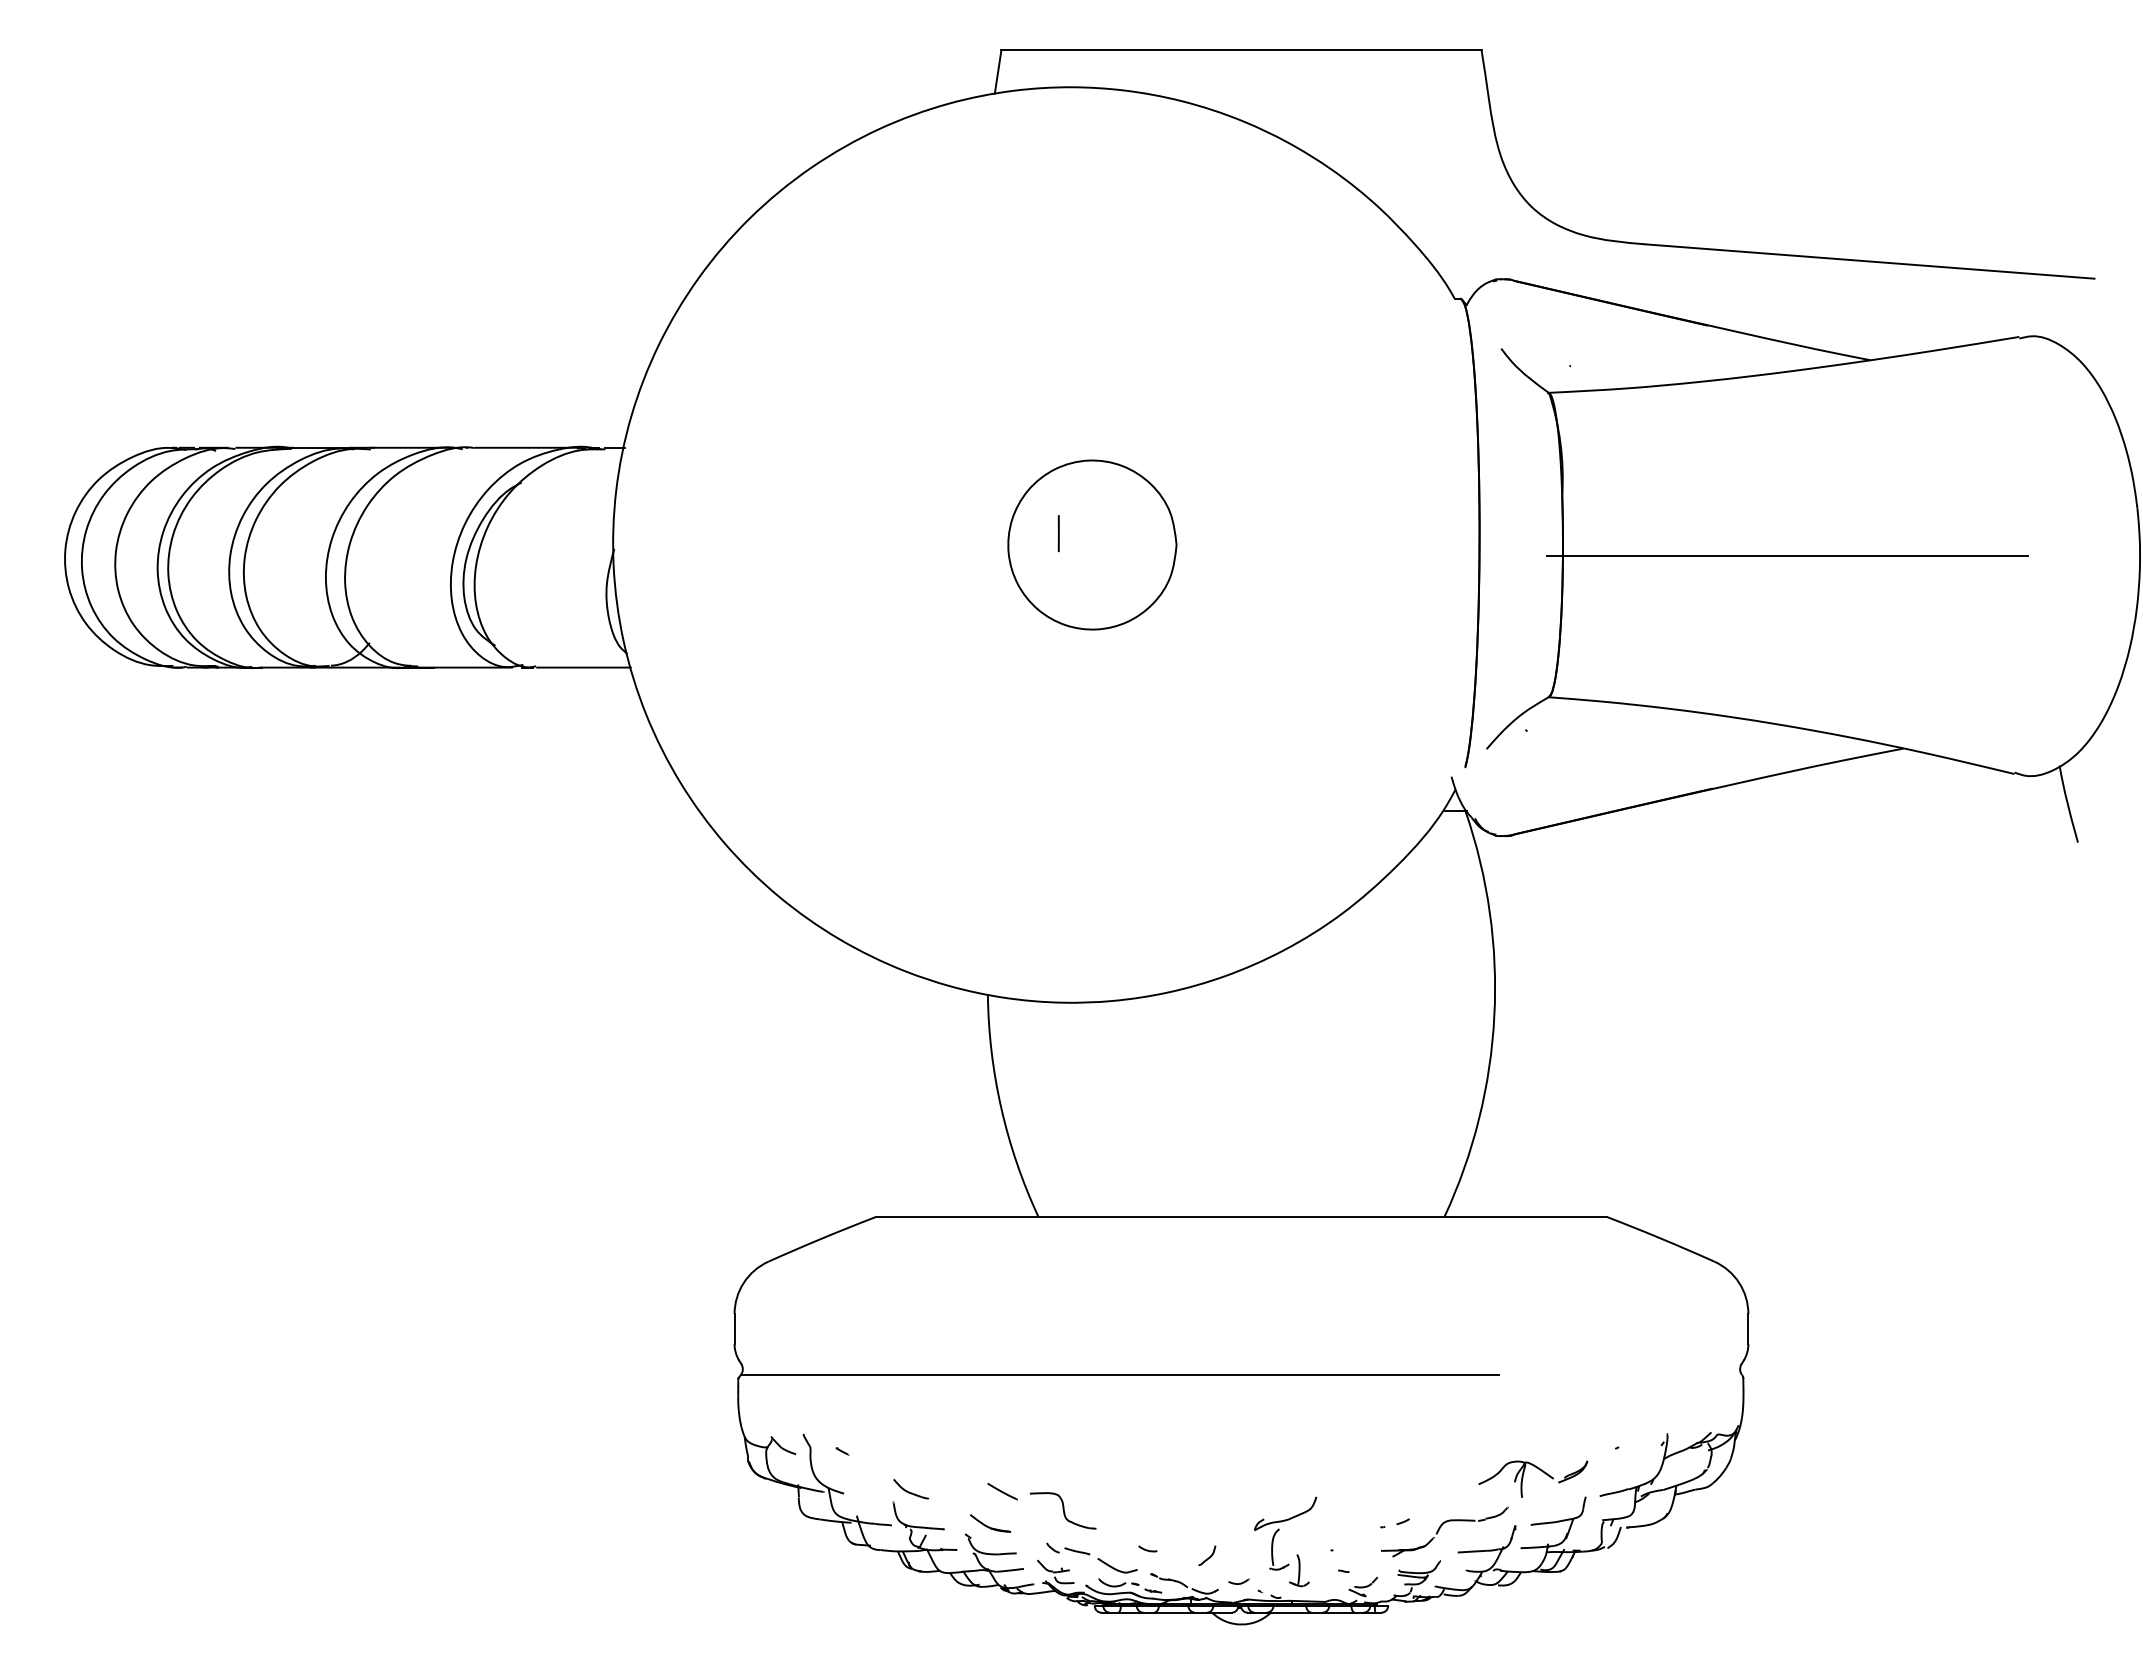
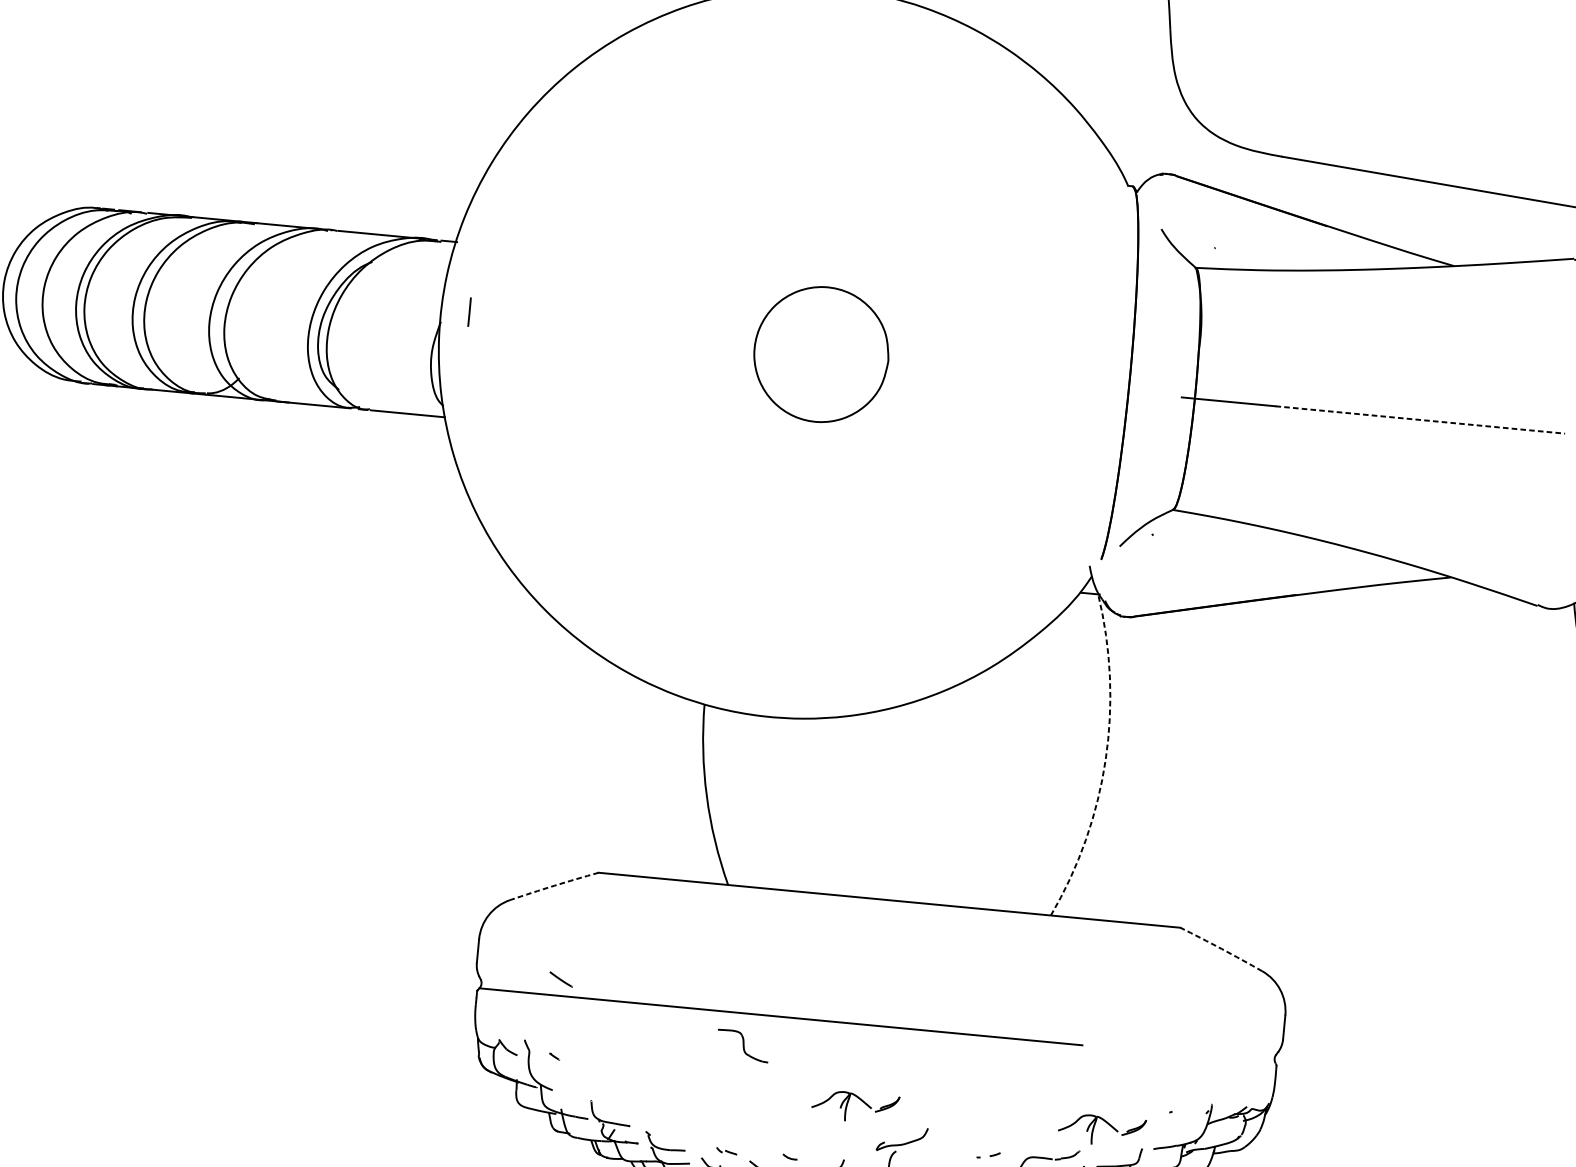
line: (1058, 533) -> (469, 312), moved
line: (1846, 555) -> (1420, 419), solid -> dashed
arc: (1494, 1016) -> (1105, 759), solid -> dashed
arc: (821, 1238) -> (553, 885), solid -> dashed
arc: (1661, 1238) -> (1221, 948), solid -> dashed
part: (1229, 1470) -> (860, 1100), added
part: (911, 1489) -> (606, 1092), removed
line: (1002, 1491) -> (561, 979), moved
part: (1063, 1510) -> (743, 1045), moved
part: (990, 1523) -> (666, 1125), removed
part: (1068, 1548) -> (727, 1150), size x0.6

